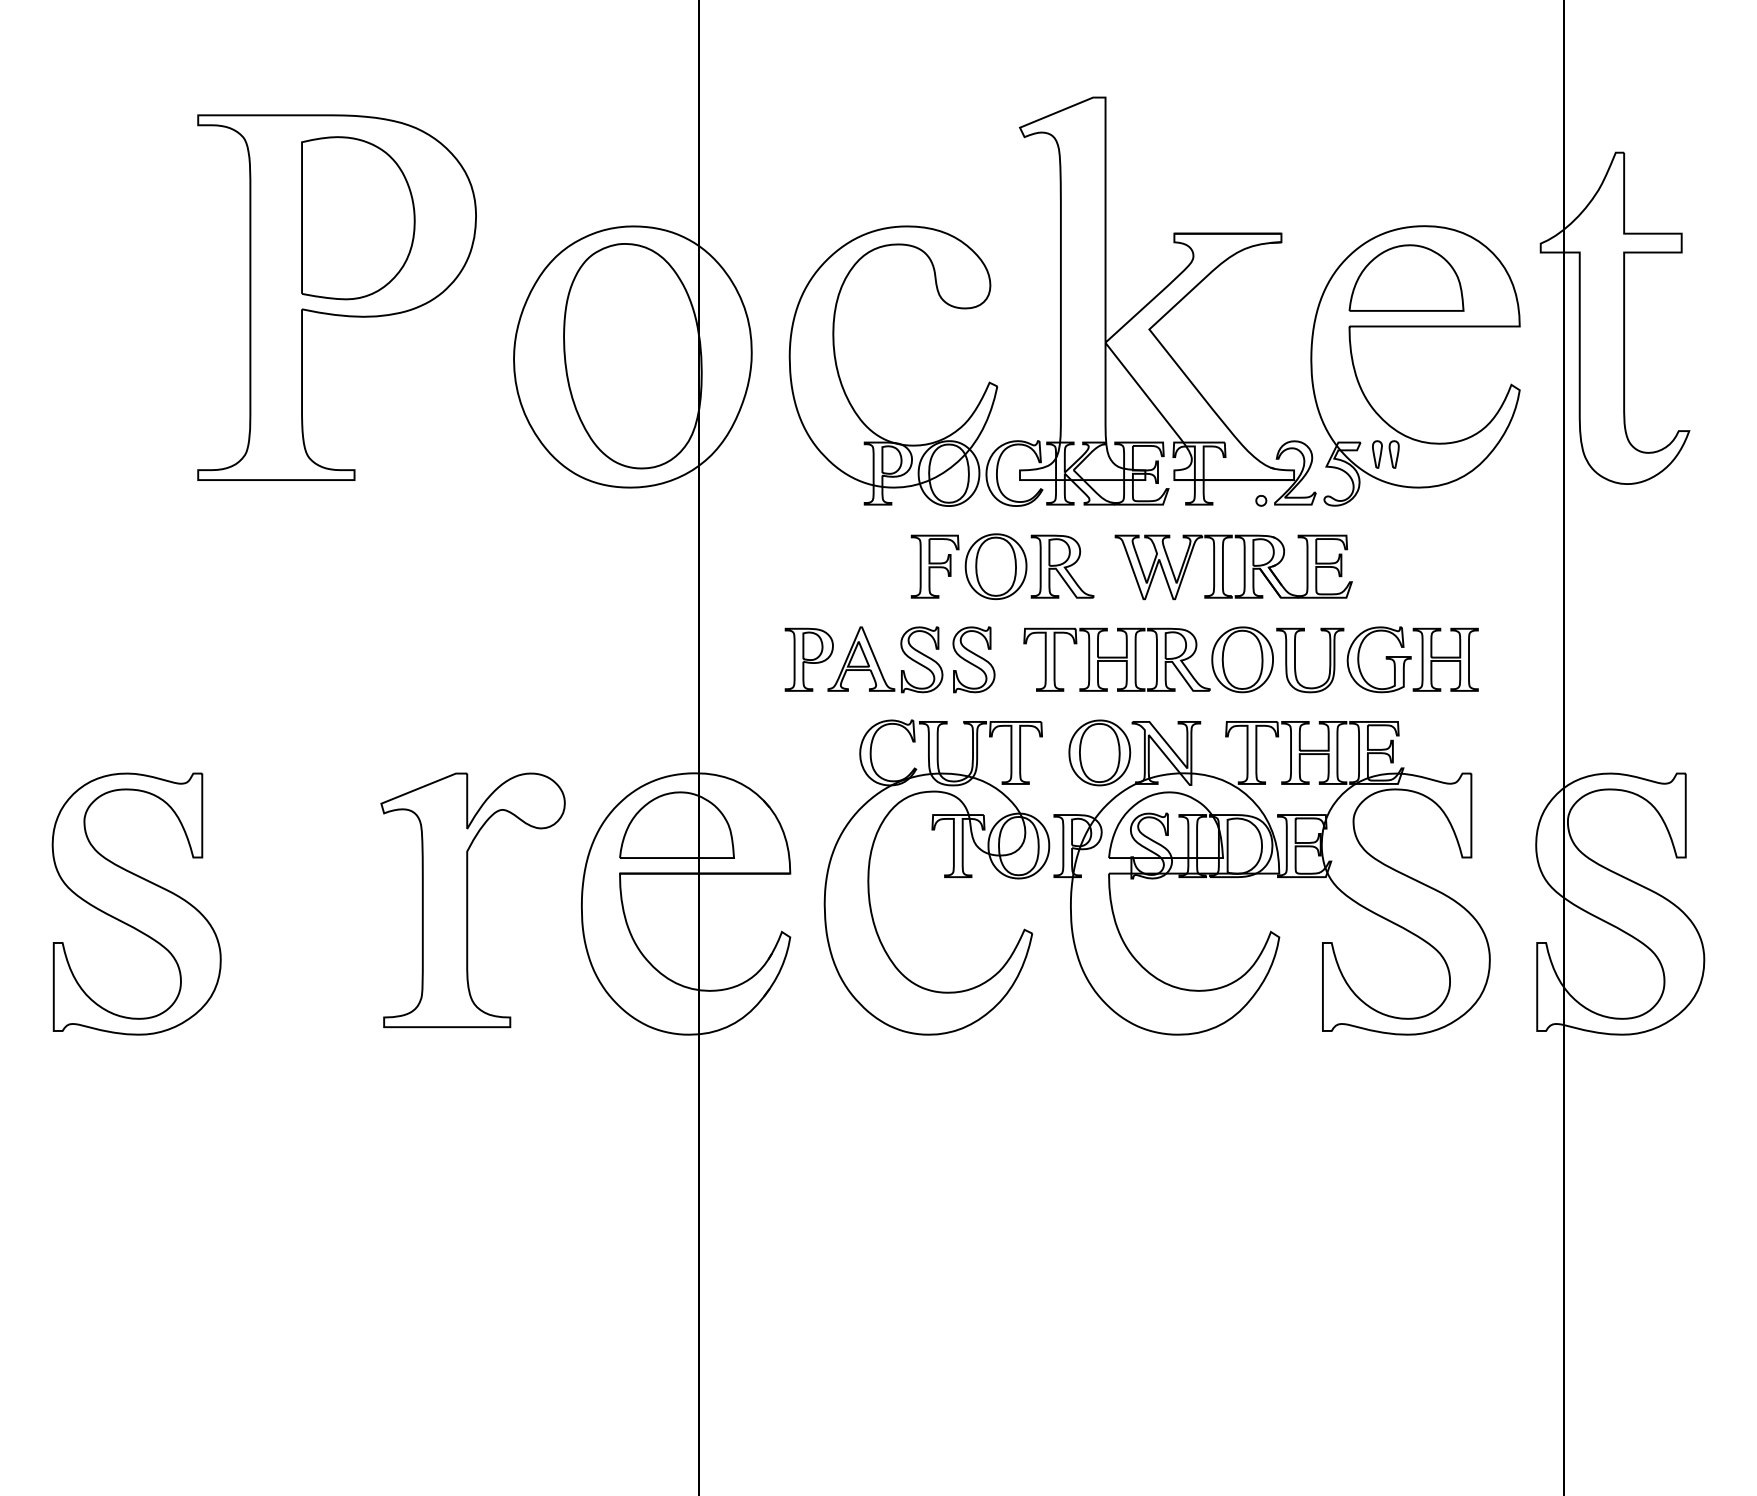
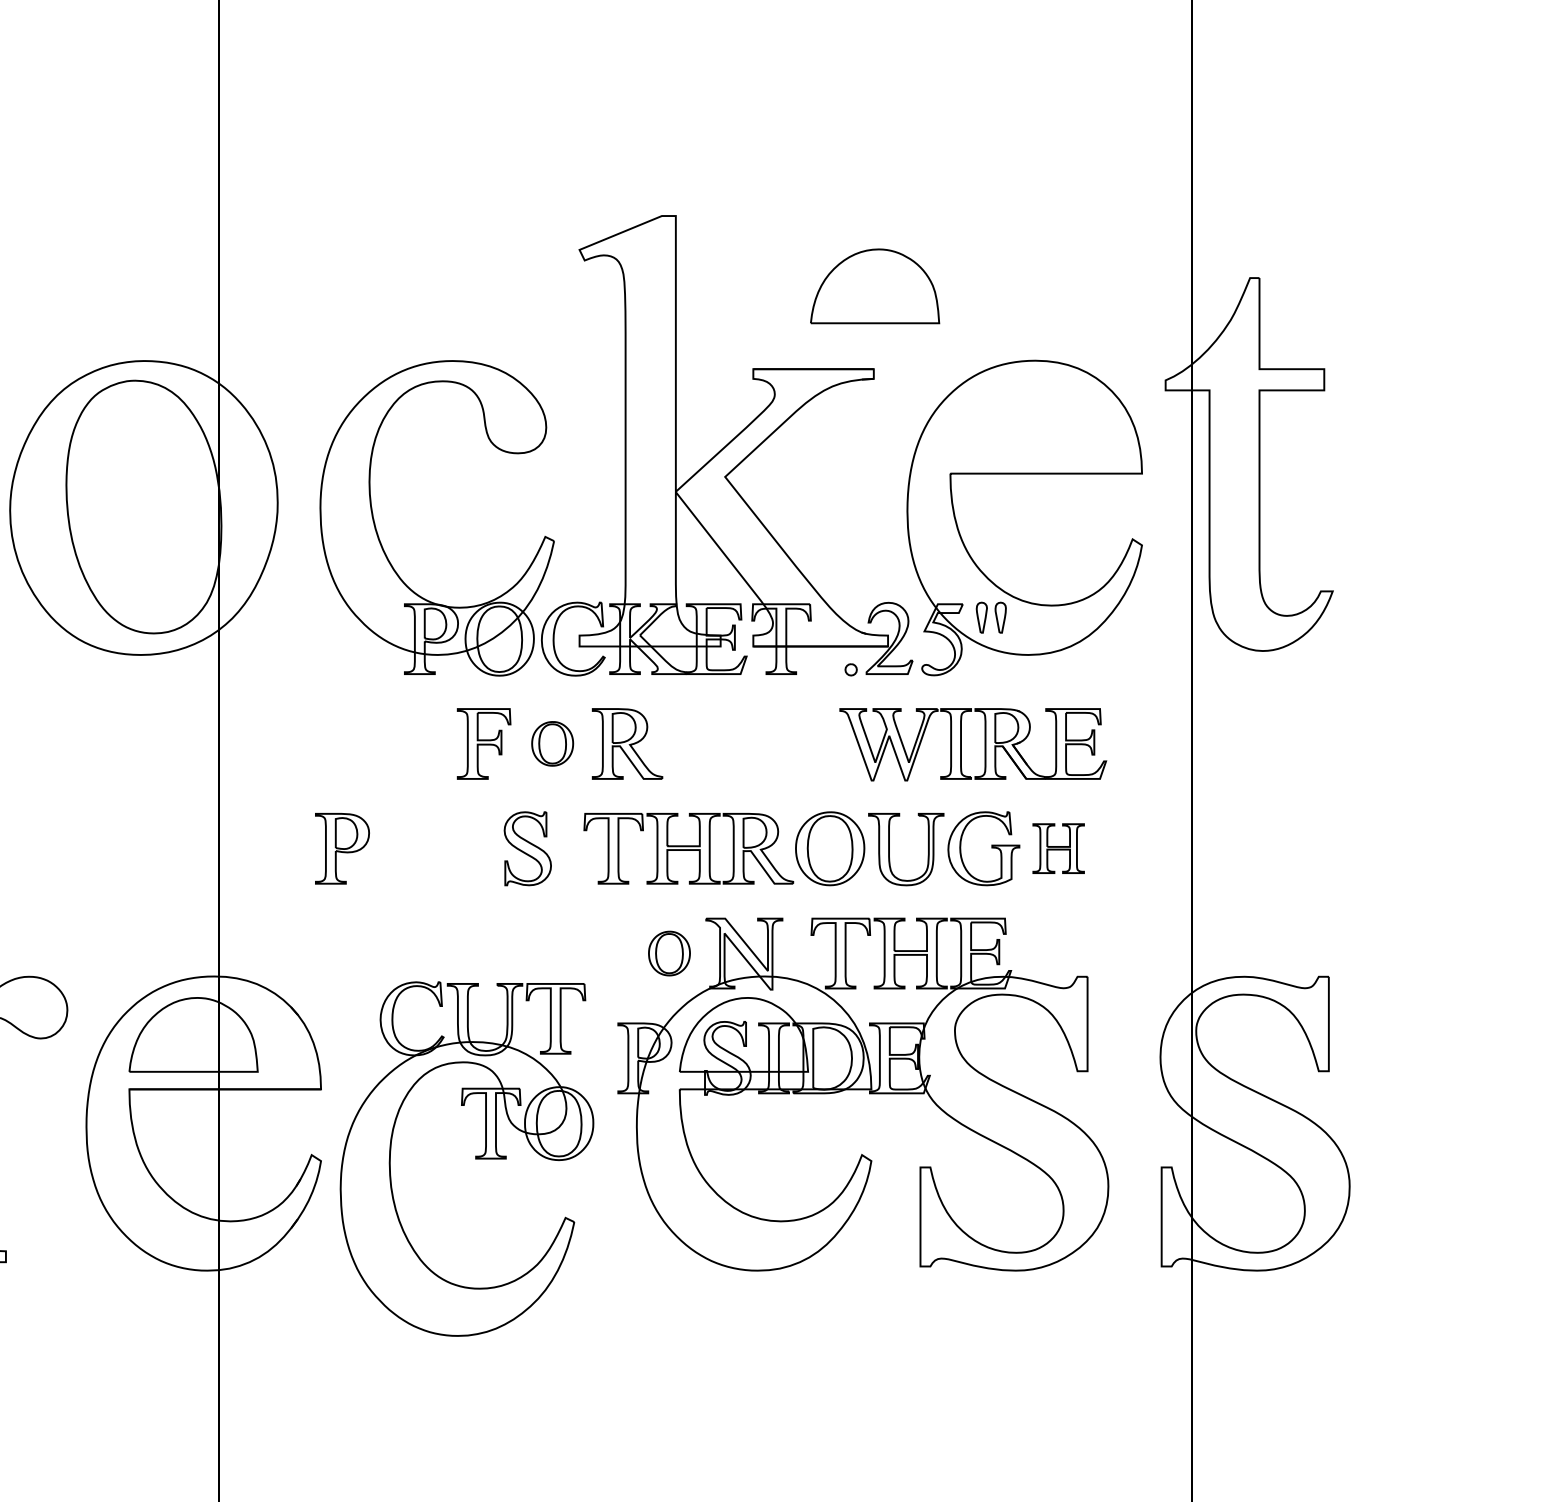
part: (1406, 277) -> (875, 285), moved
part: (995, 566) -> (552, 743), size x0.6
part: (1223, 567) -> (961, 744), moved
part: (1445, 659) -> (1058, 848), size x0.7
part: (878, 663) -> (420, 852), removed
part: (1099, 752) -> (669, 953), size x0.6
part: (944, 877) -> (475, 1159), moved

